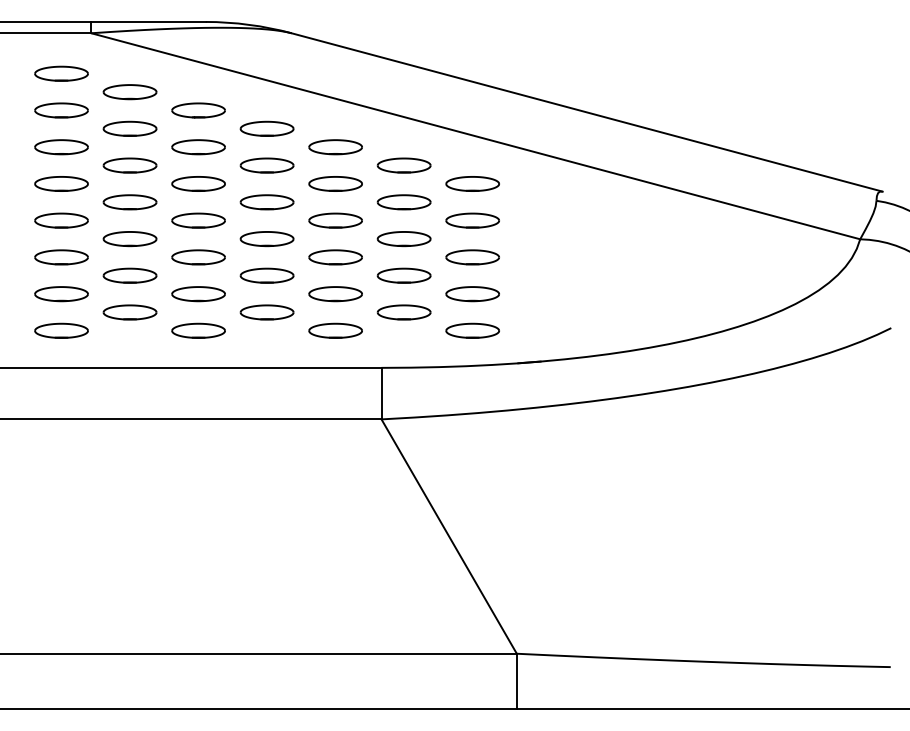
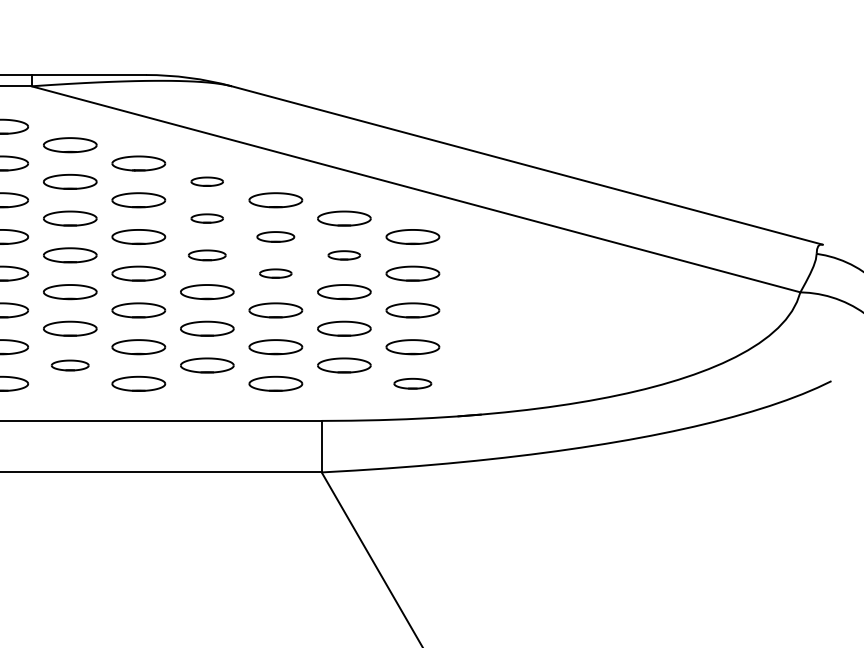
part: (266, 128) -> (206, 181), size x0.6
part: (266, 165) -> (206, 218), size x0.6
part: (335, 183) -> (275, 236), size x0.7
part: (266, 202) -> (206, 255), size x0.7
part: (403, 202) -> (343, 255), size x0.6
part: (335, 220) -> (275, 273), size x0.6
part: (129, 312) -> (69, 365), size x0.7
part: (472, 330) -> (412, 383), size x0.7

